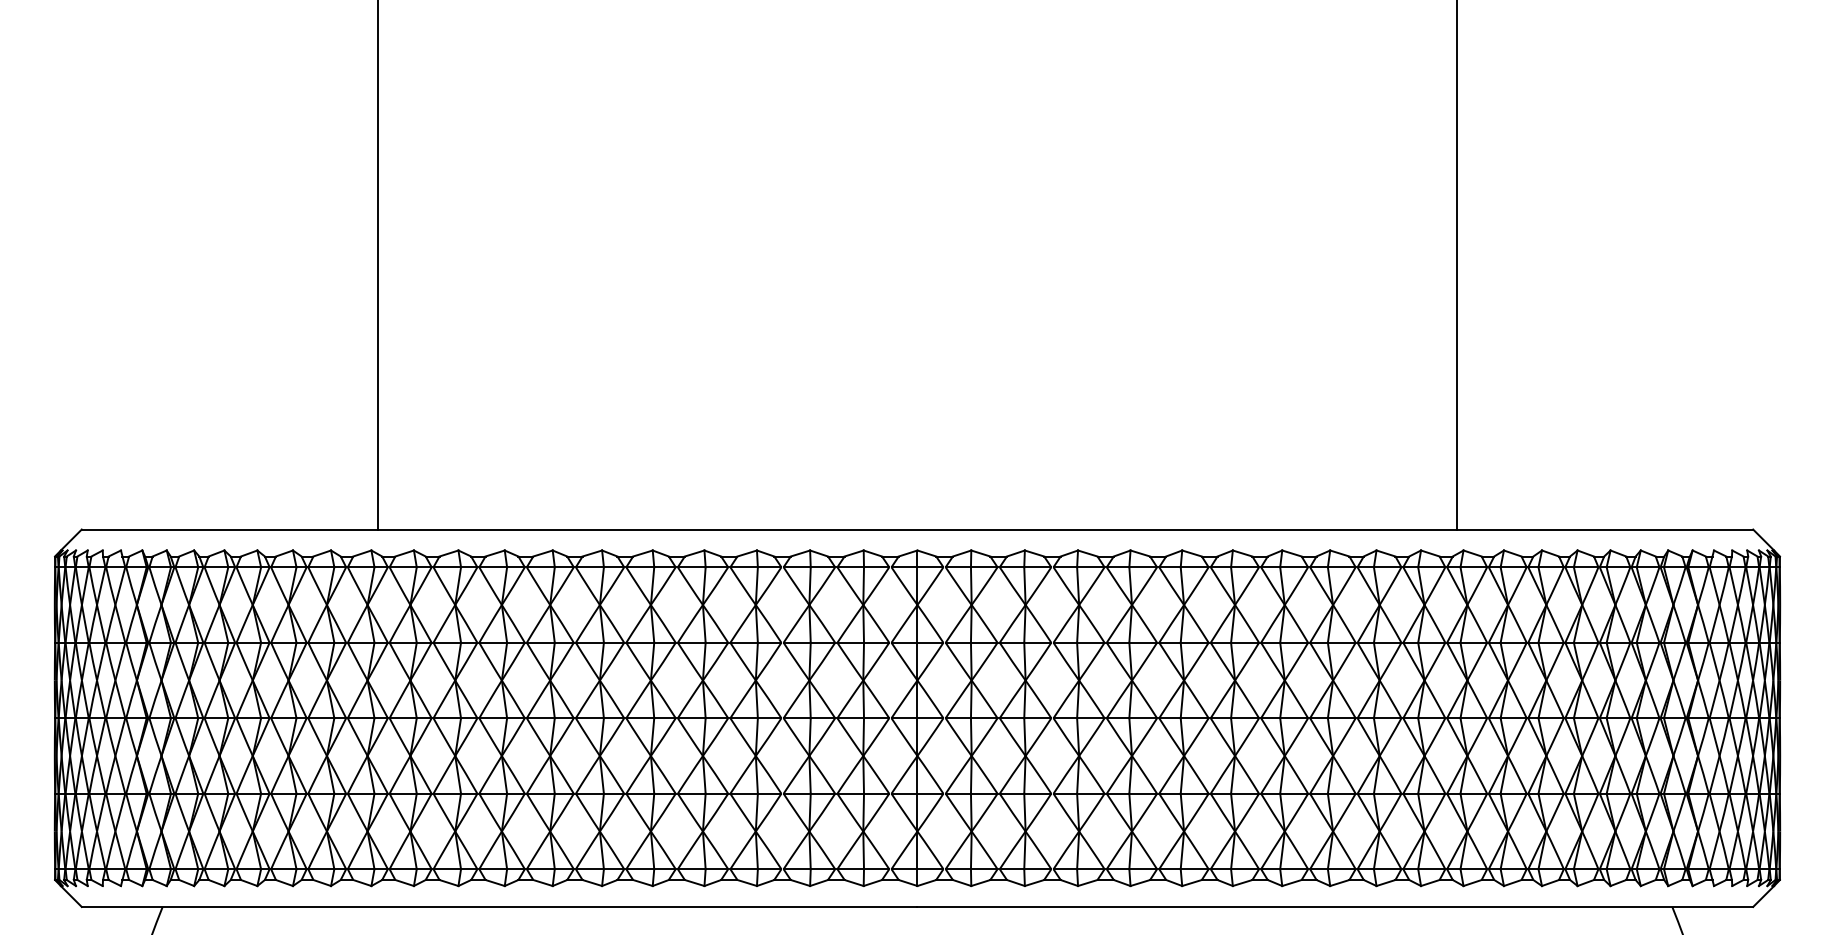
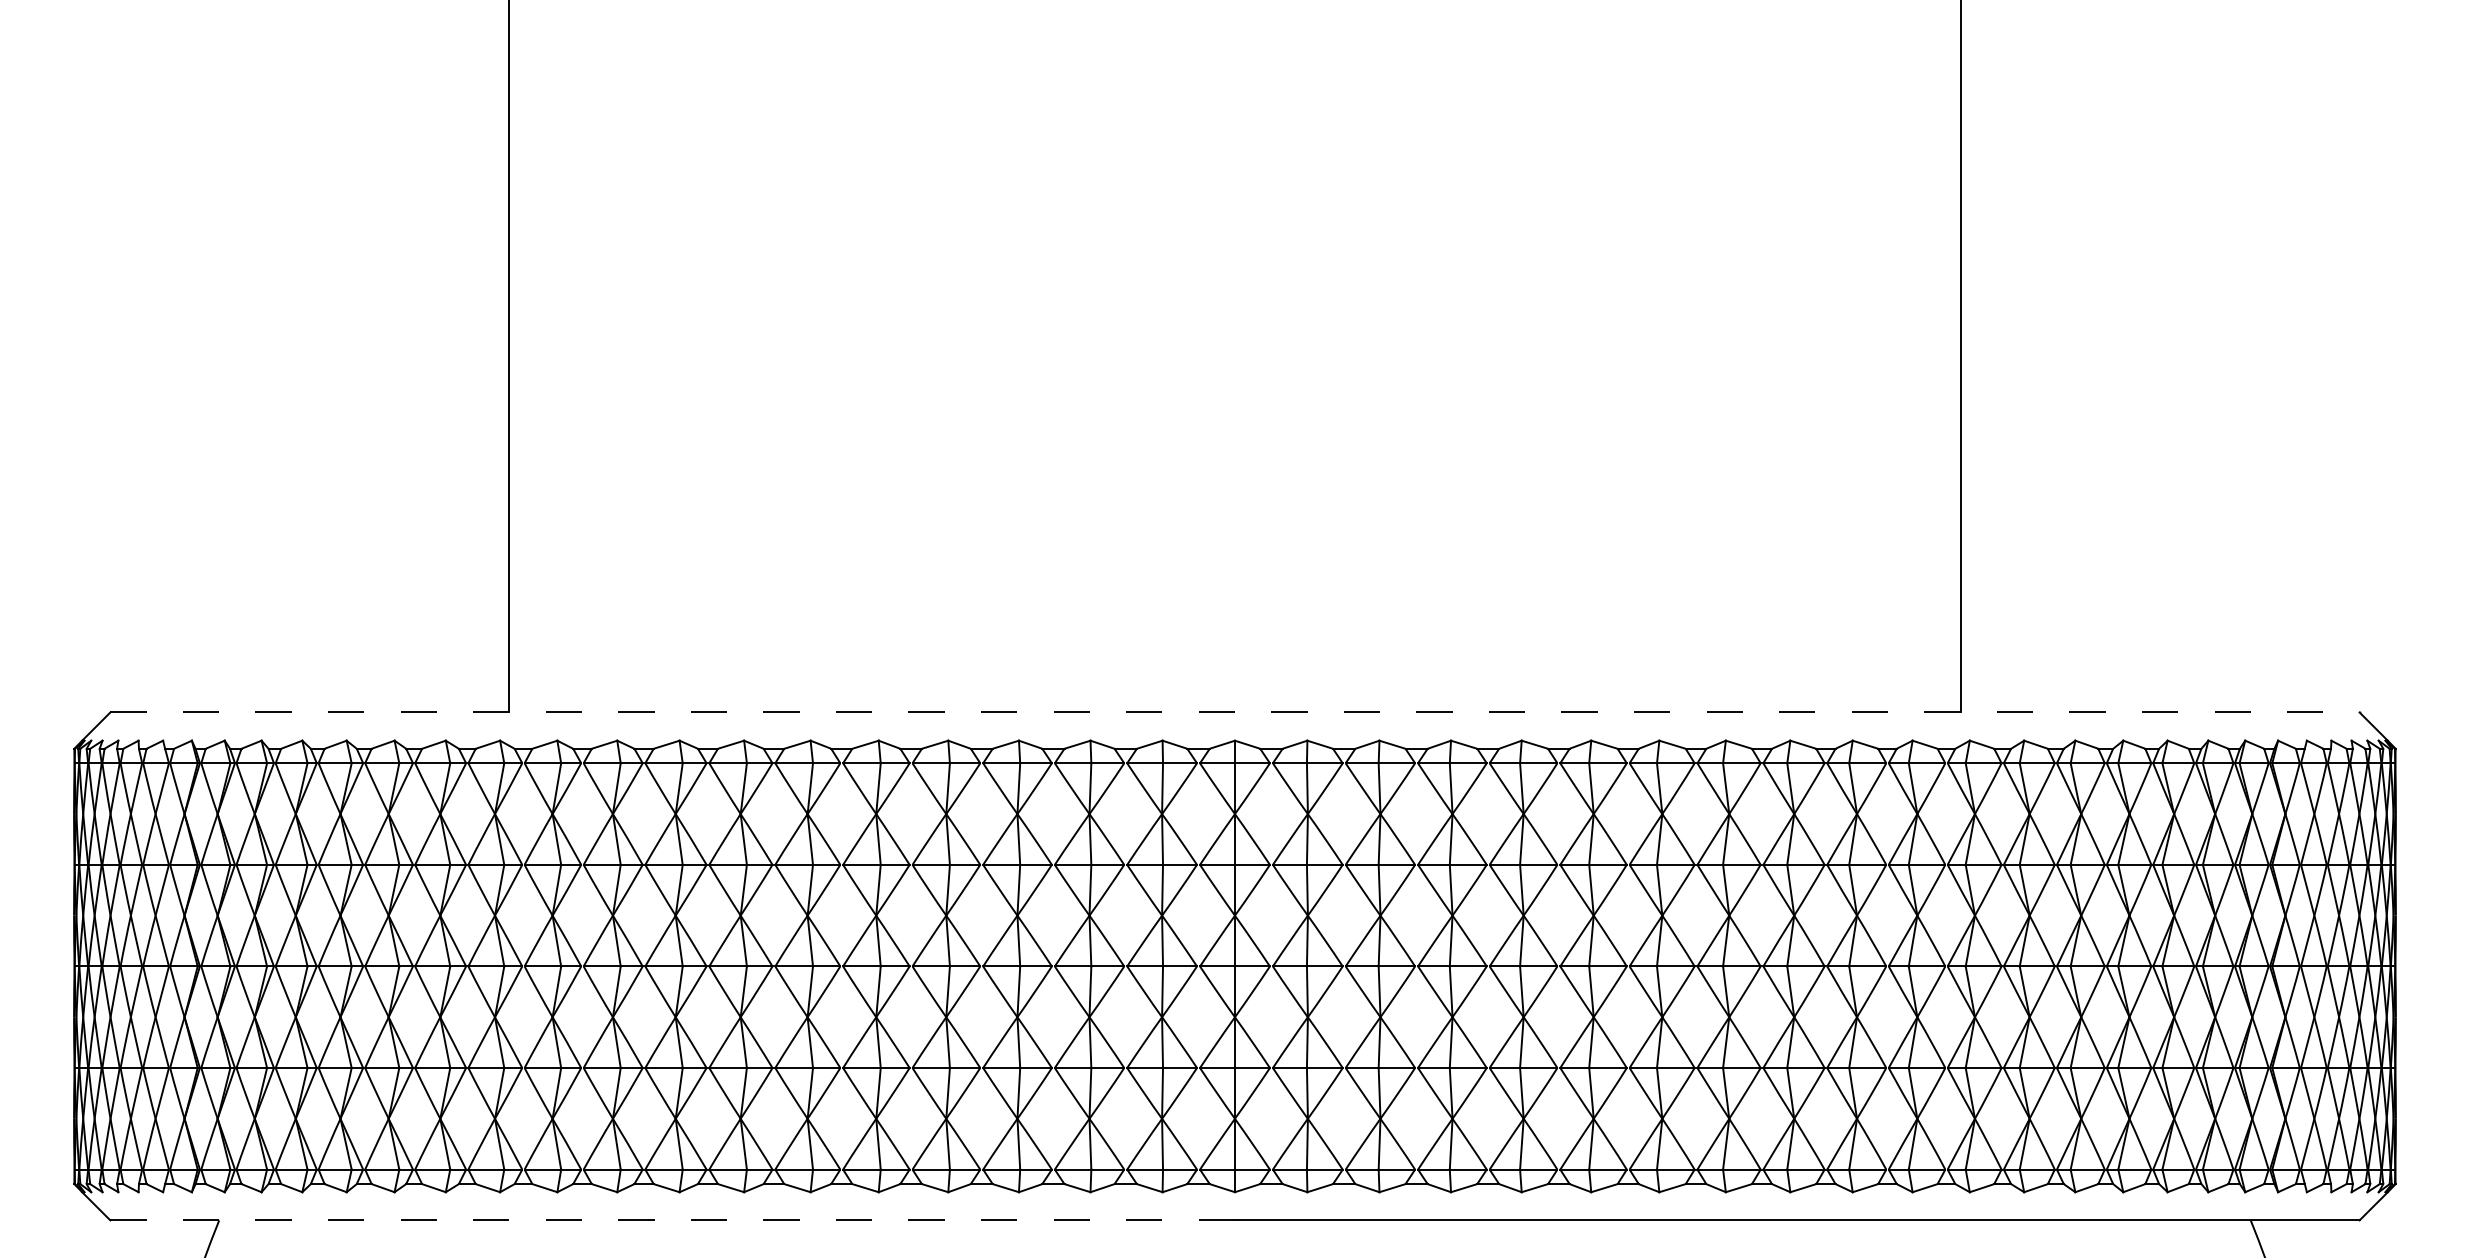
line: (917, 529) -> (1234, 712), solid -> dashed
line: (499, 907) -> (672, 1220), solid -> dashed

